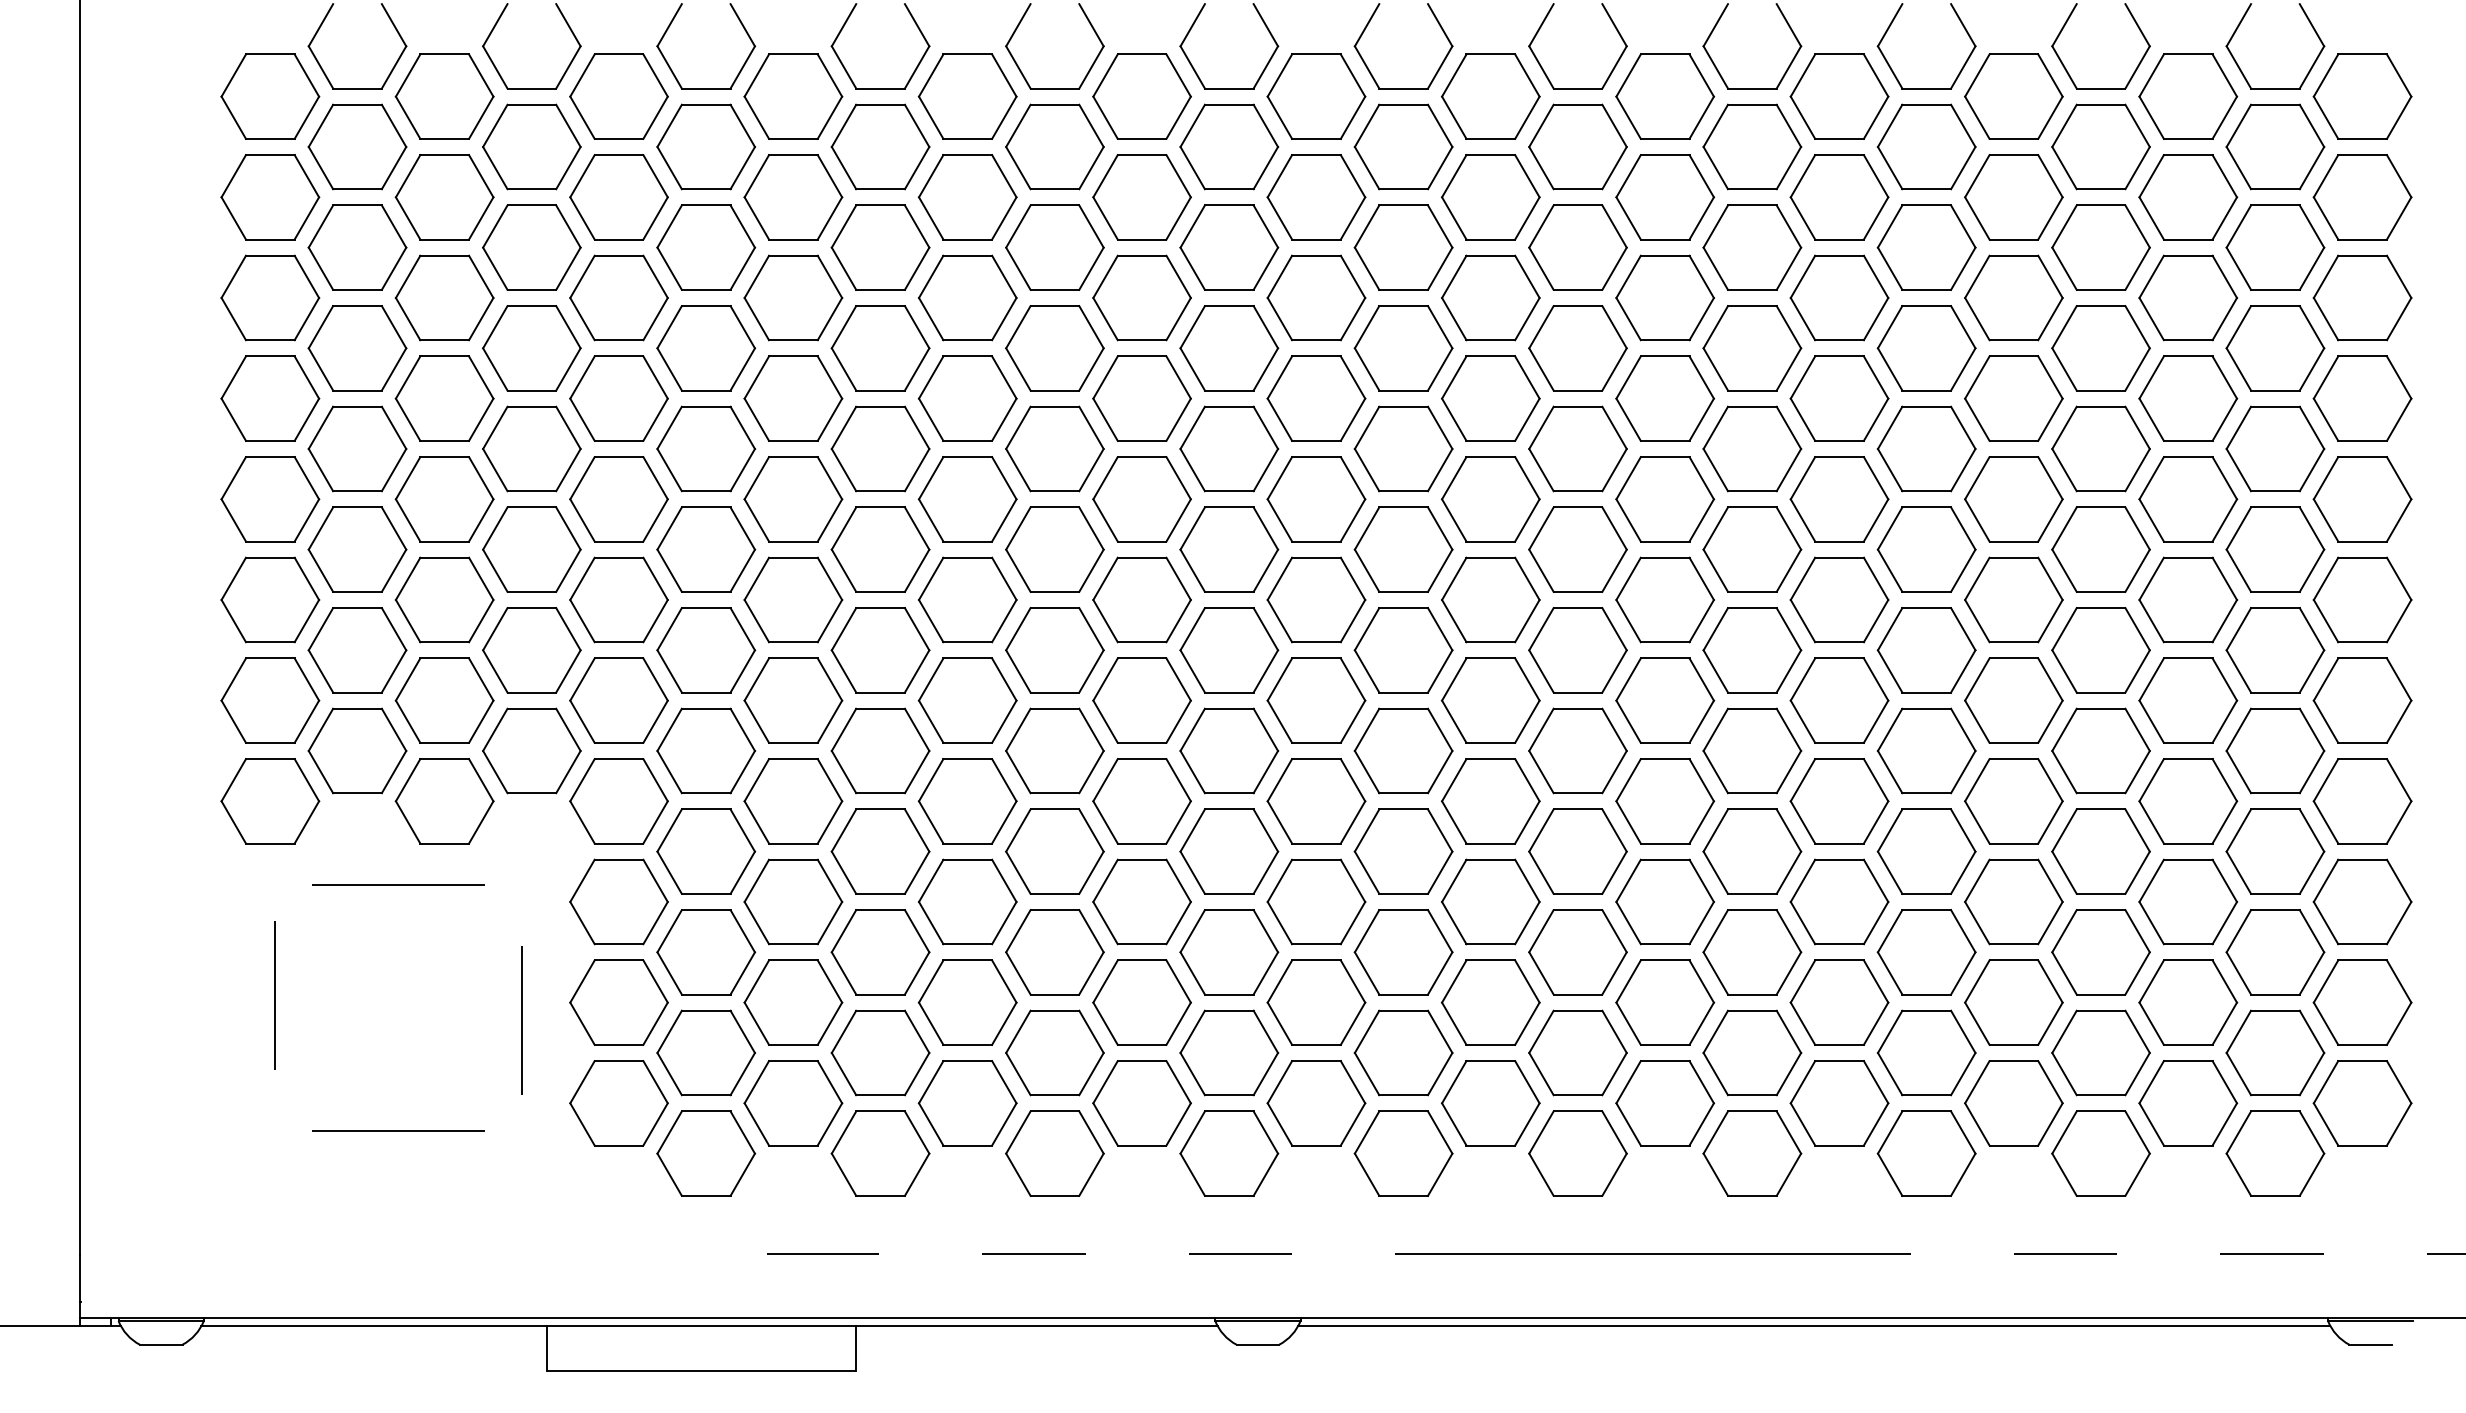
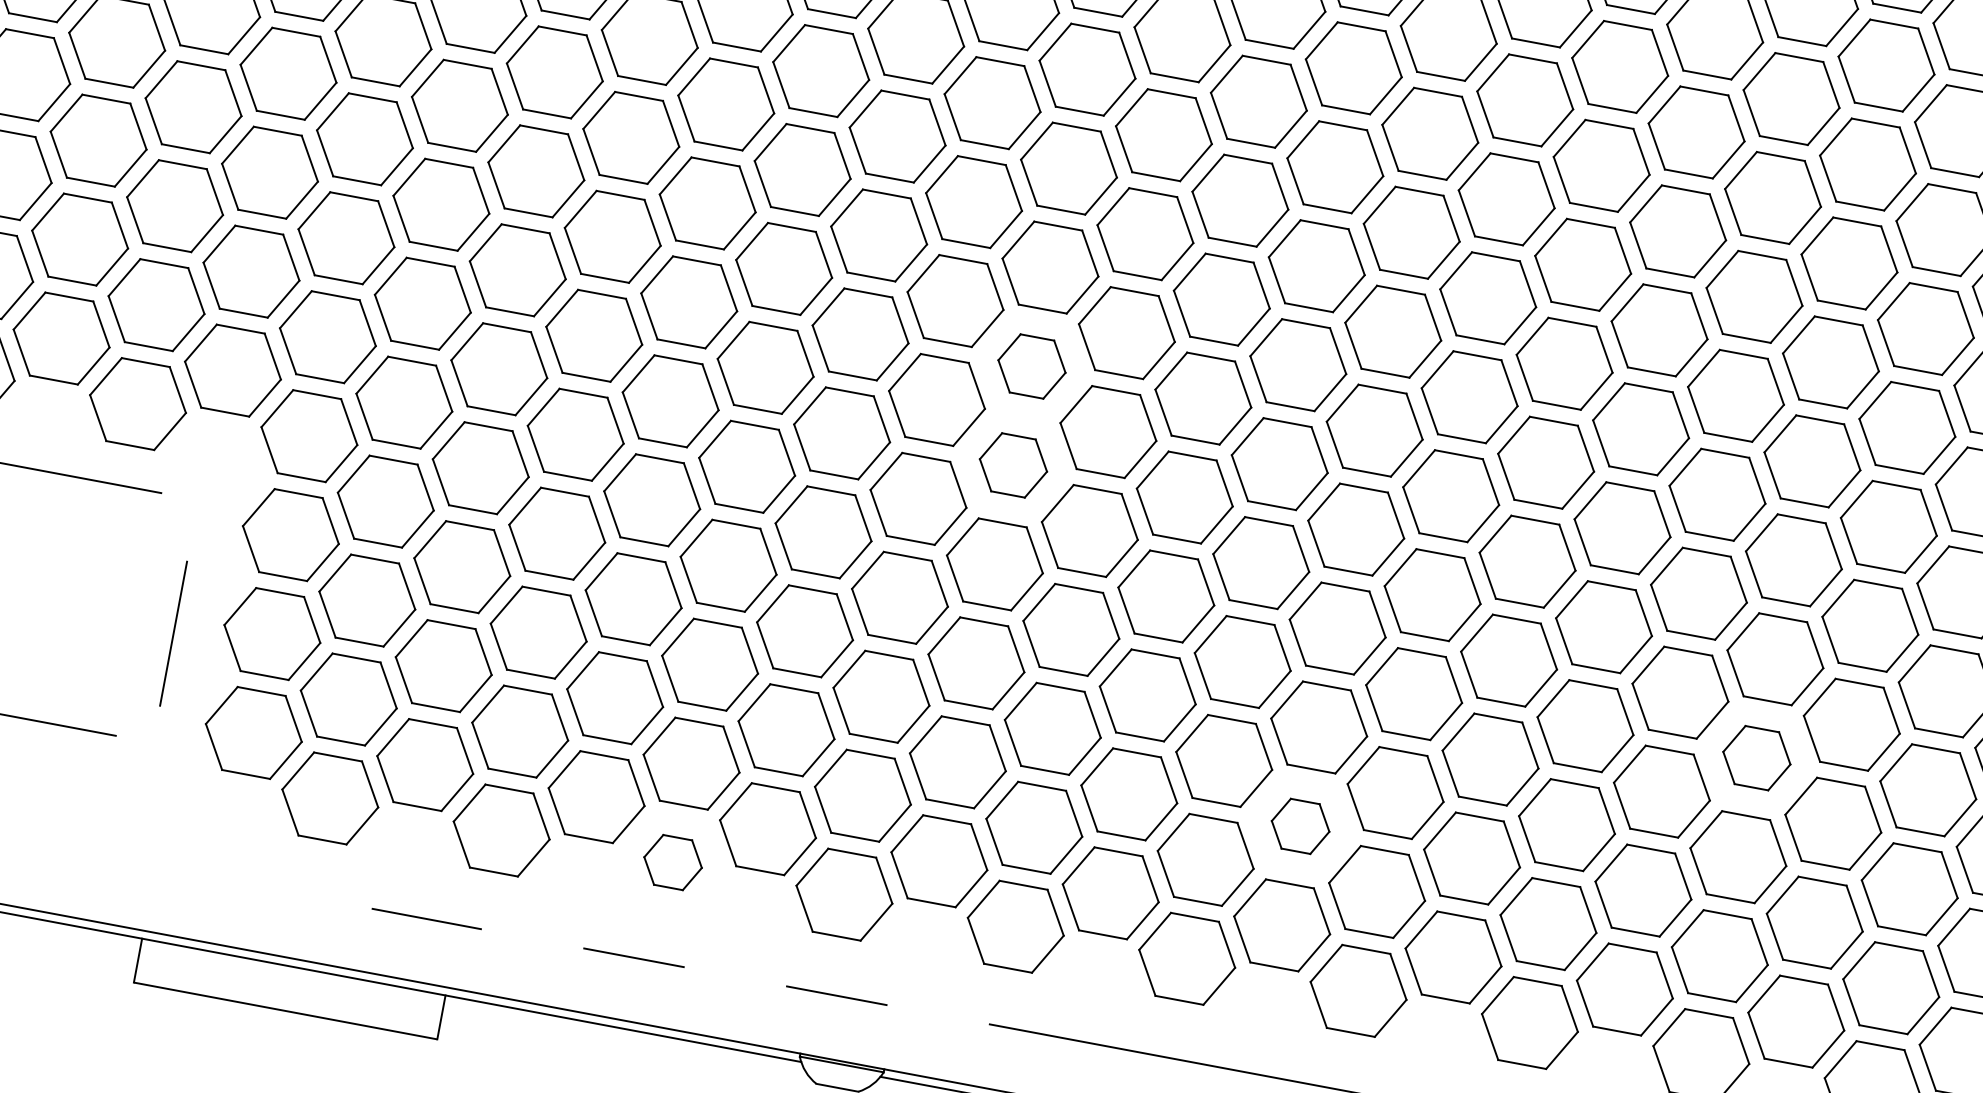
part: (1316, 599) -> (1032, 366), size x0.7
part: (1316, 700) -> (1013, 465), size x0.7
part: (2100, 851) -> (1756, 757), size x0.7
part: (1664, 1002) -> (1300, 826), size x0.6
part: (1054, 1153) -> (672, 862), size x0.6

